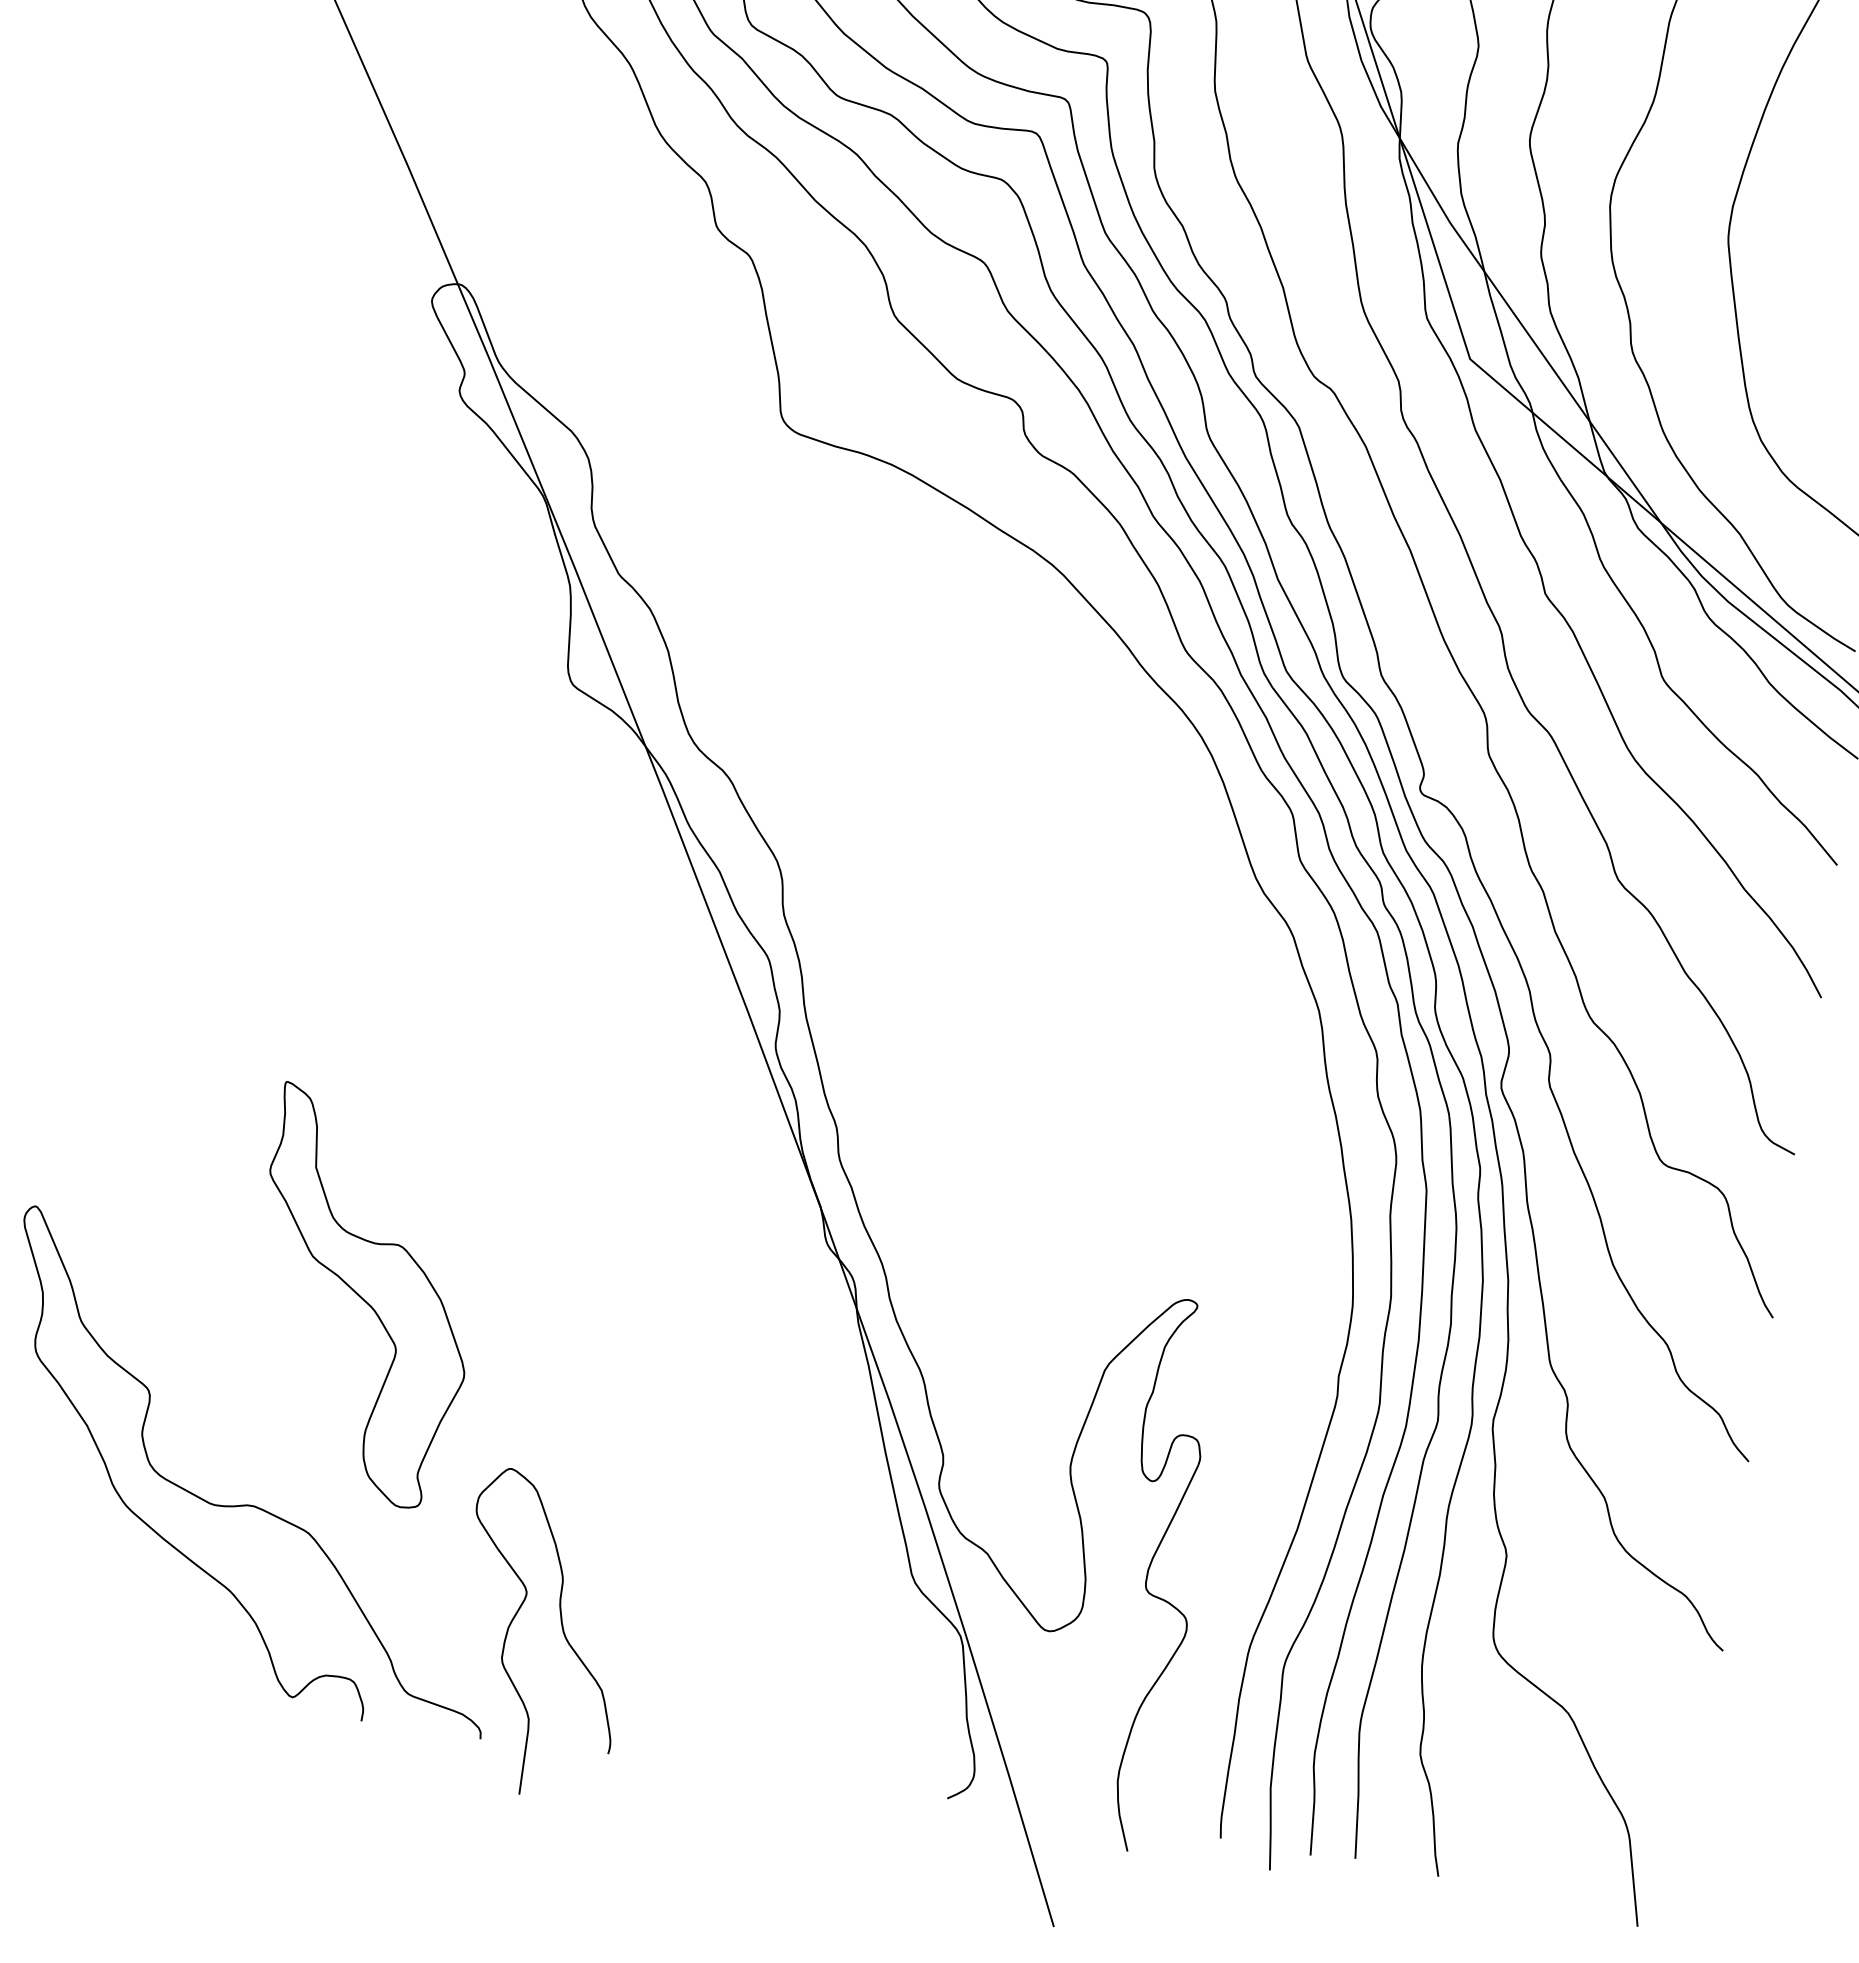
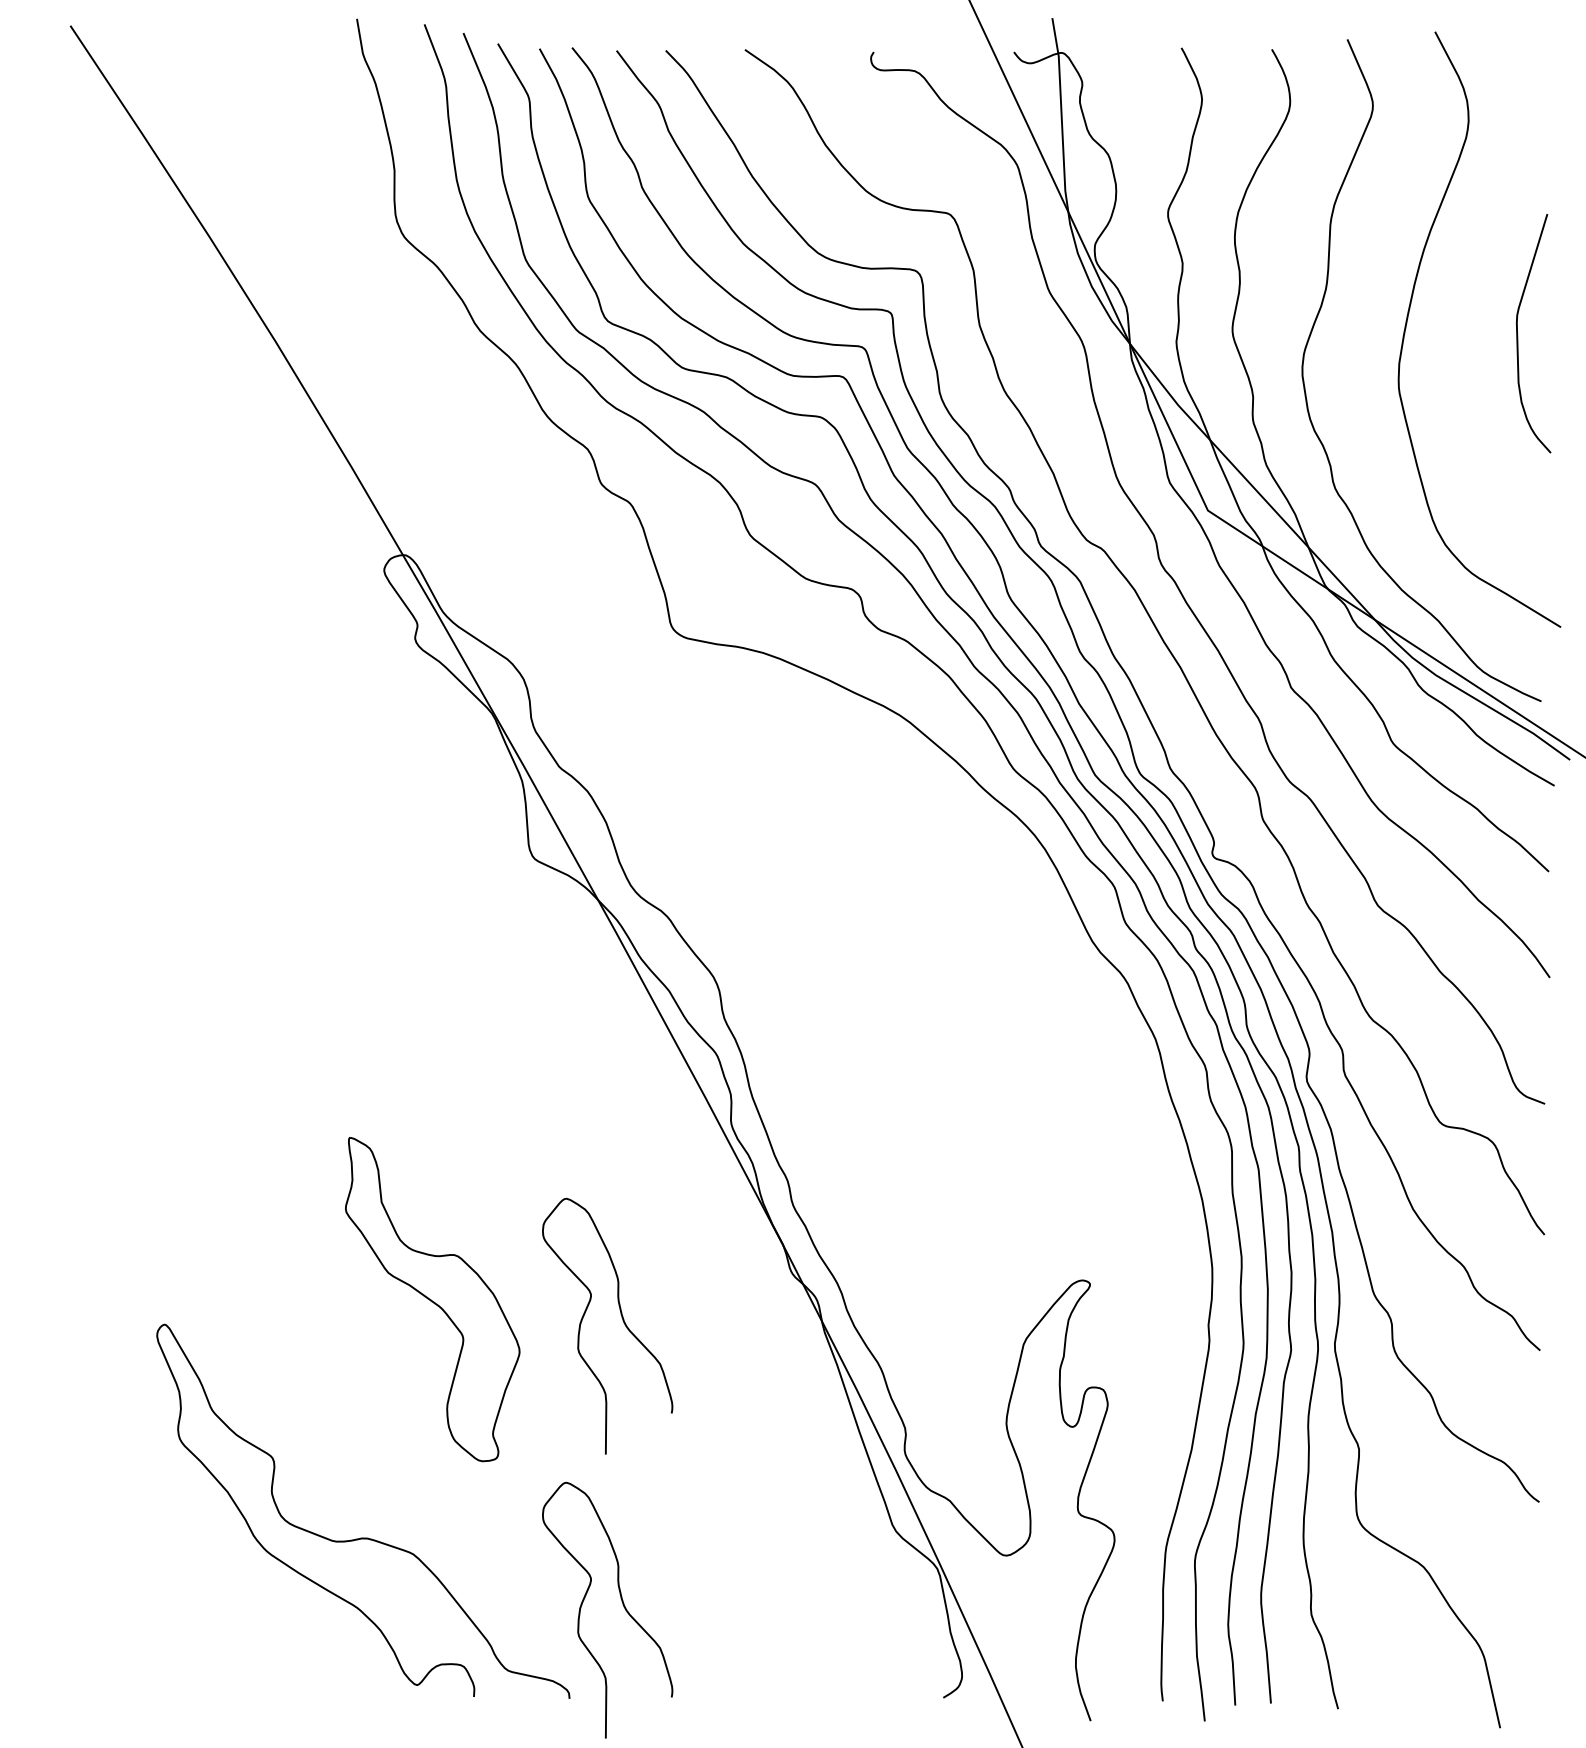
curve: (607, 1275) -> (622, 1320), added
part: (363, 1297) -> (432, 1299), moved

